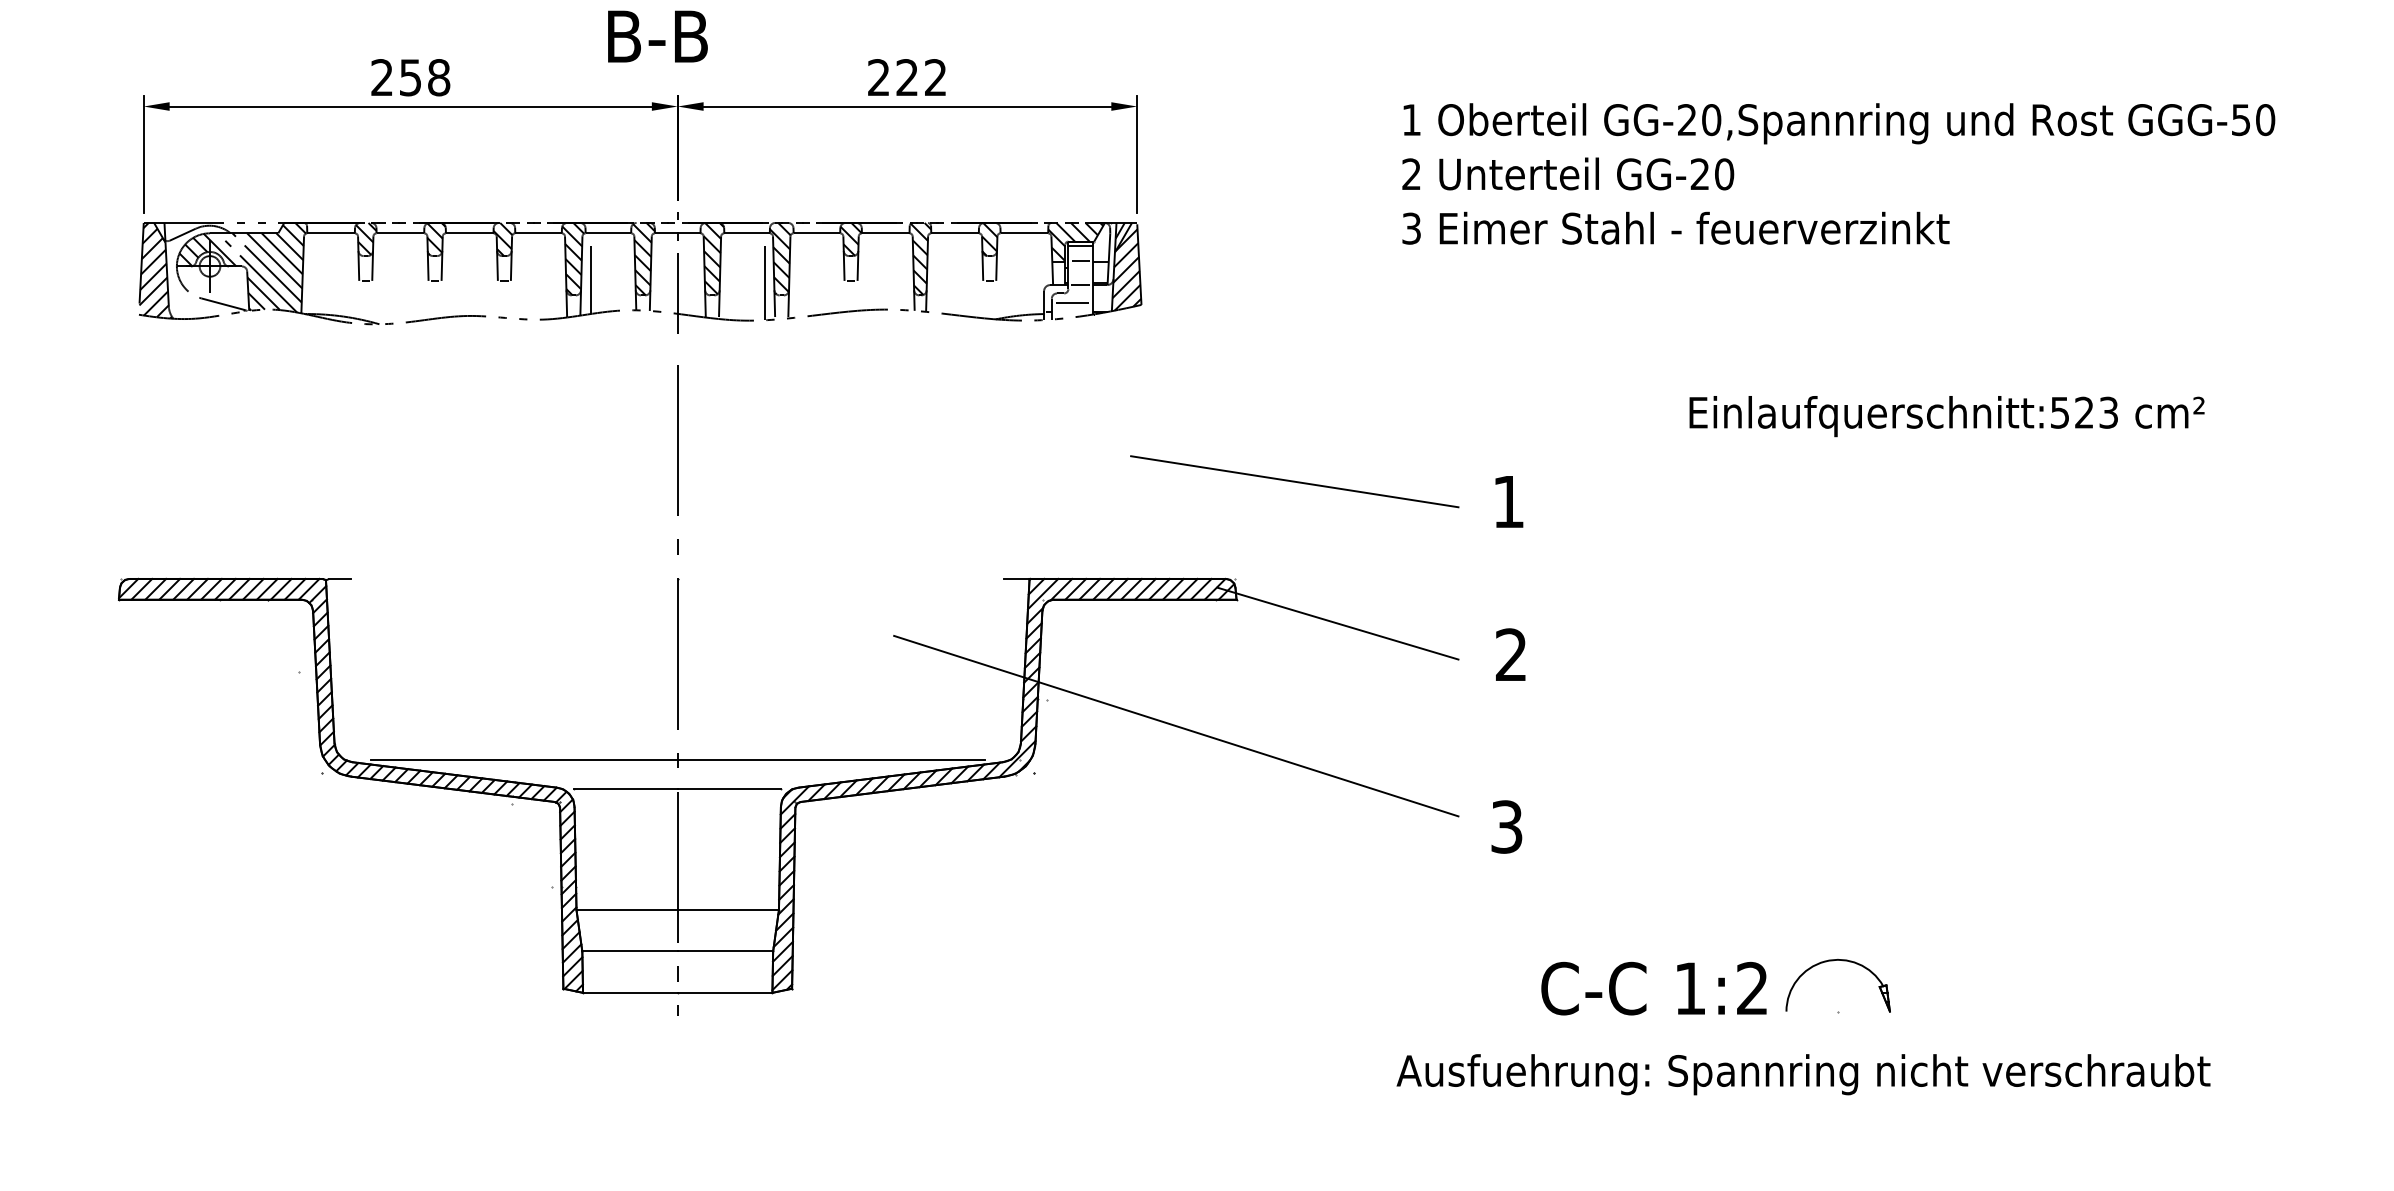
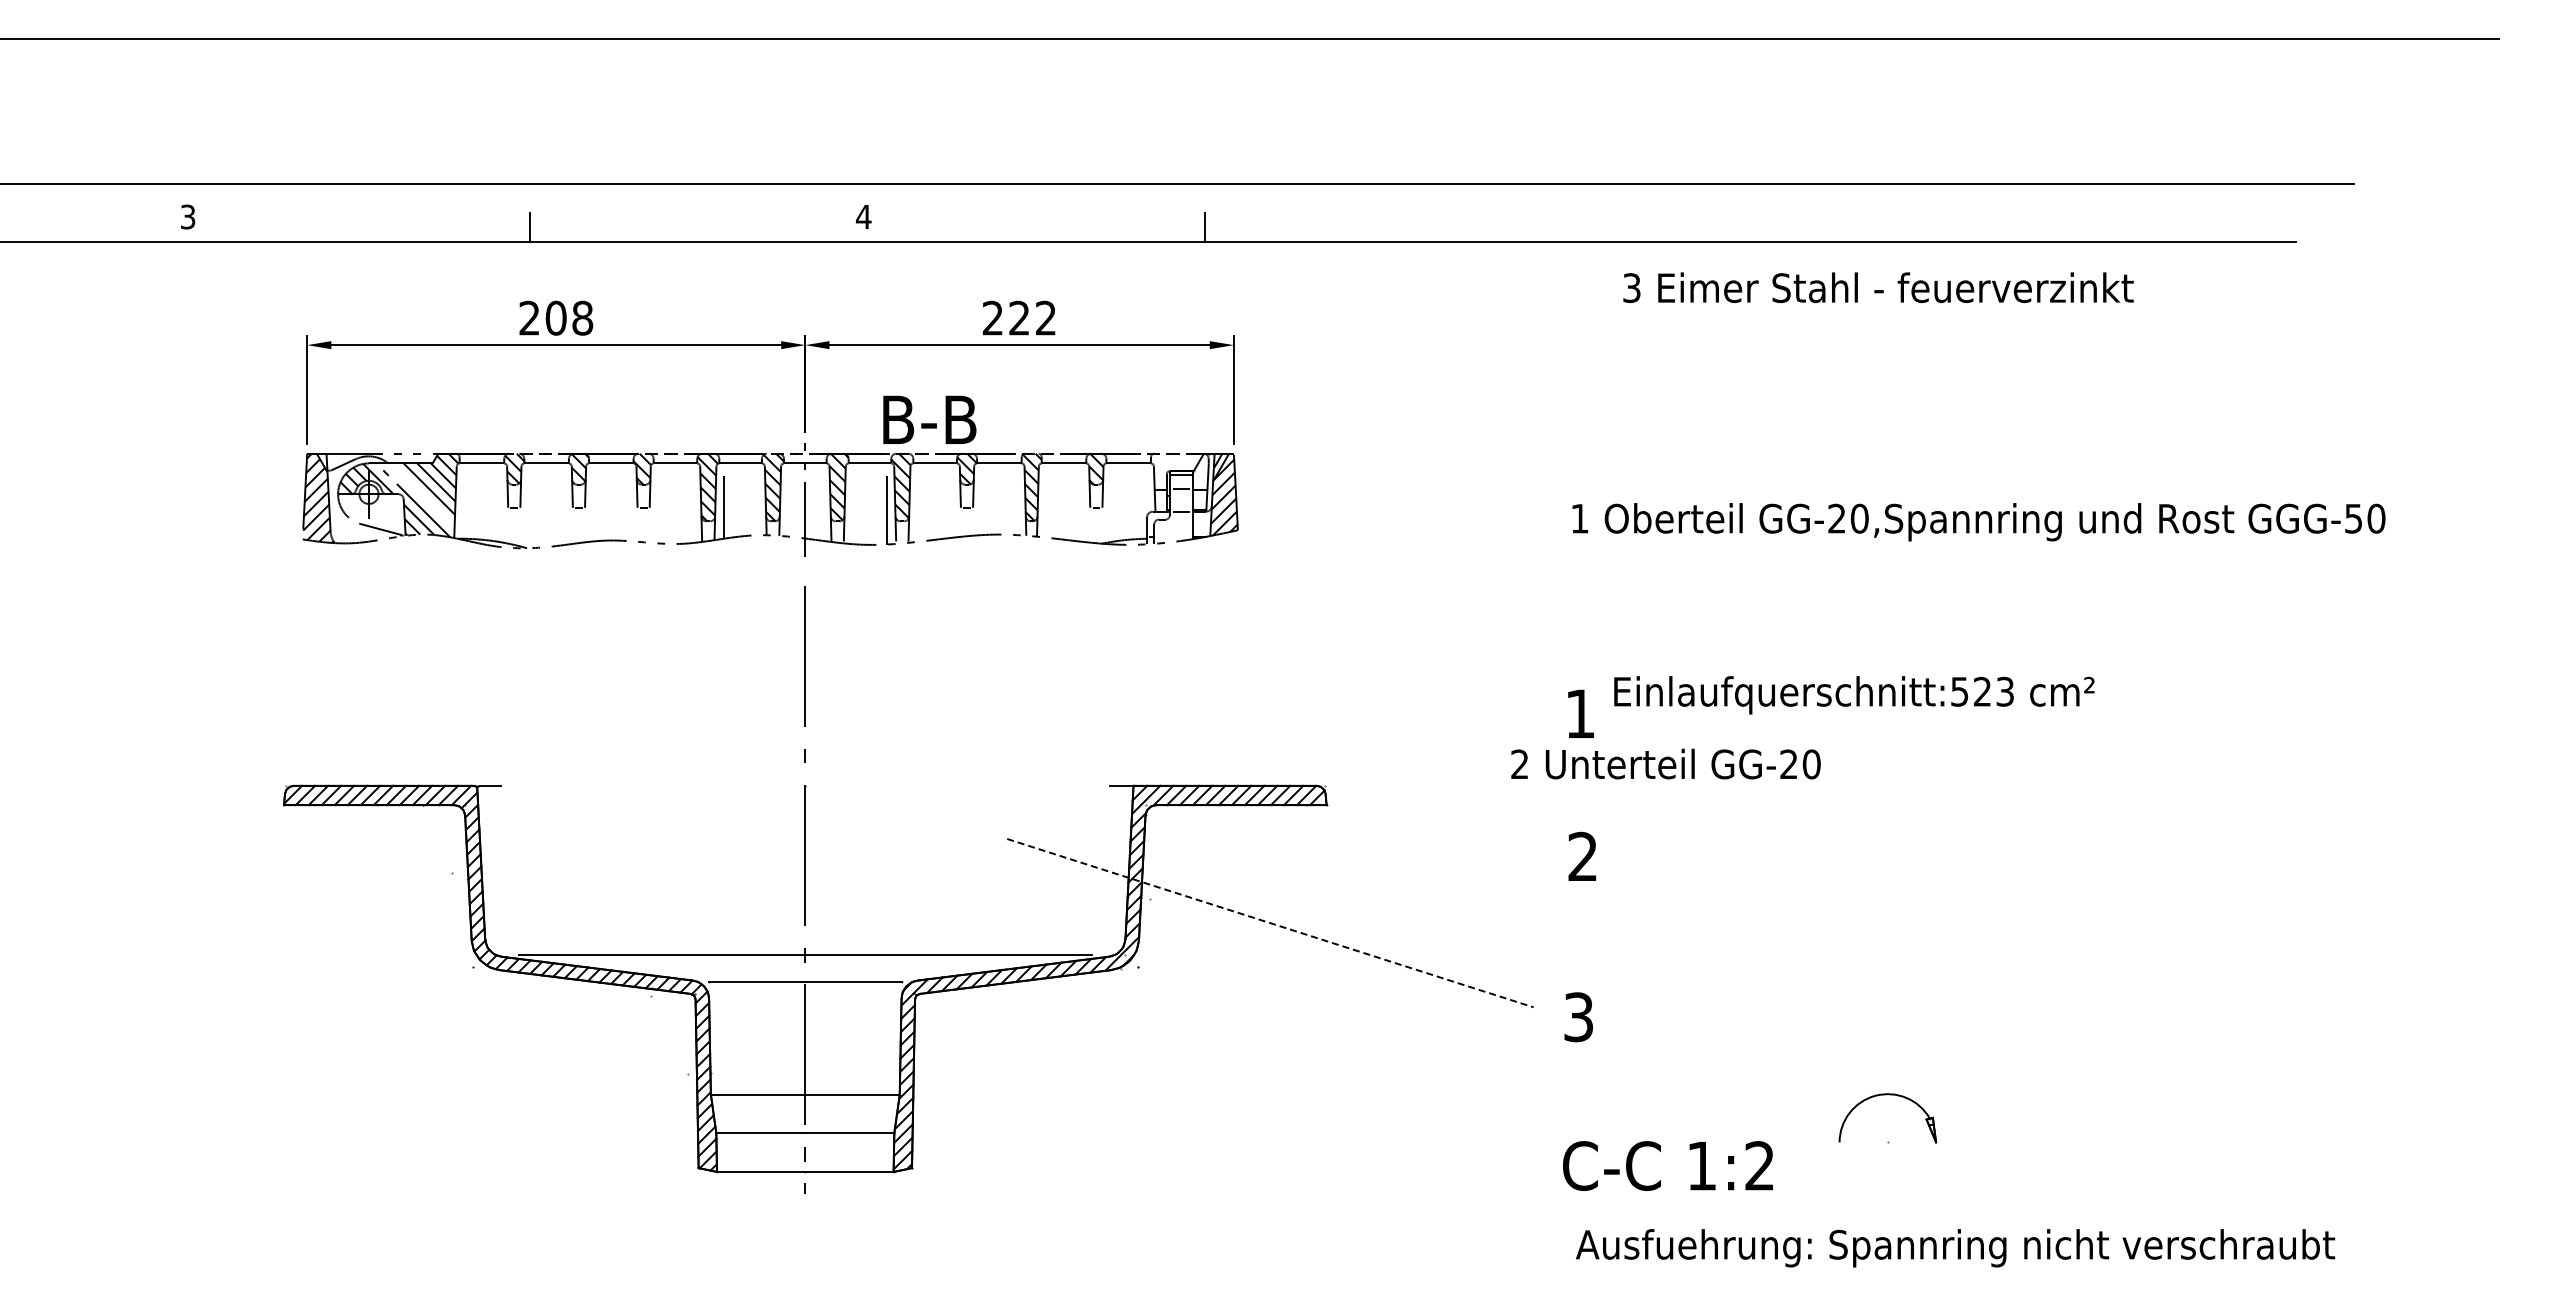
text: (657, 36) -> (929, 419), moved
text: (409, 76) -> (555, 317), 258 -> 208
text: (1838, 124) -> (1978, 522), moved
text: (1567, 173) -> (1665, 763), moved
text: (1675, 228) -> (1878, 287), moved
hatch: (1075, 241) -> (1176, 471), removed
line: (267, 267) -> (422, 495), removed
line: (1072, 303) -> (1173, 528), removed
text: (1947, 416) -> (1854, 695), moved
line: (1294, 481) -> (1380, 694), removed
line: (1337, 623) -> (1420, 827), removed
line: (1176, 726) -> (1270, 923), solid -> dashed
part: (1836, 961) -> (1886, 1095), moved
text: (1653, 988) -> (1667, 1165), moved
text: (1803, 1074) -> (1955, 1248), moved

